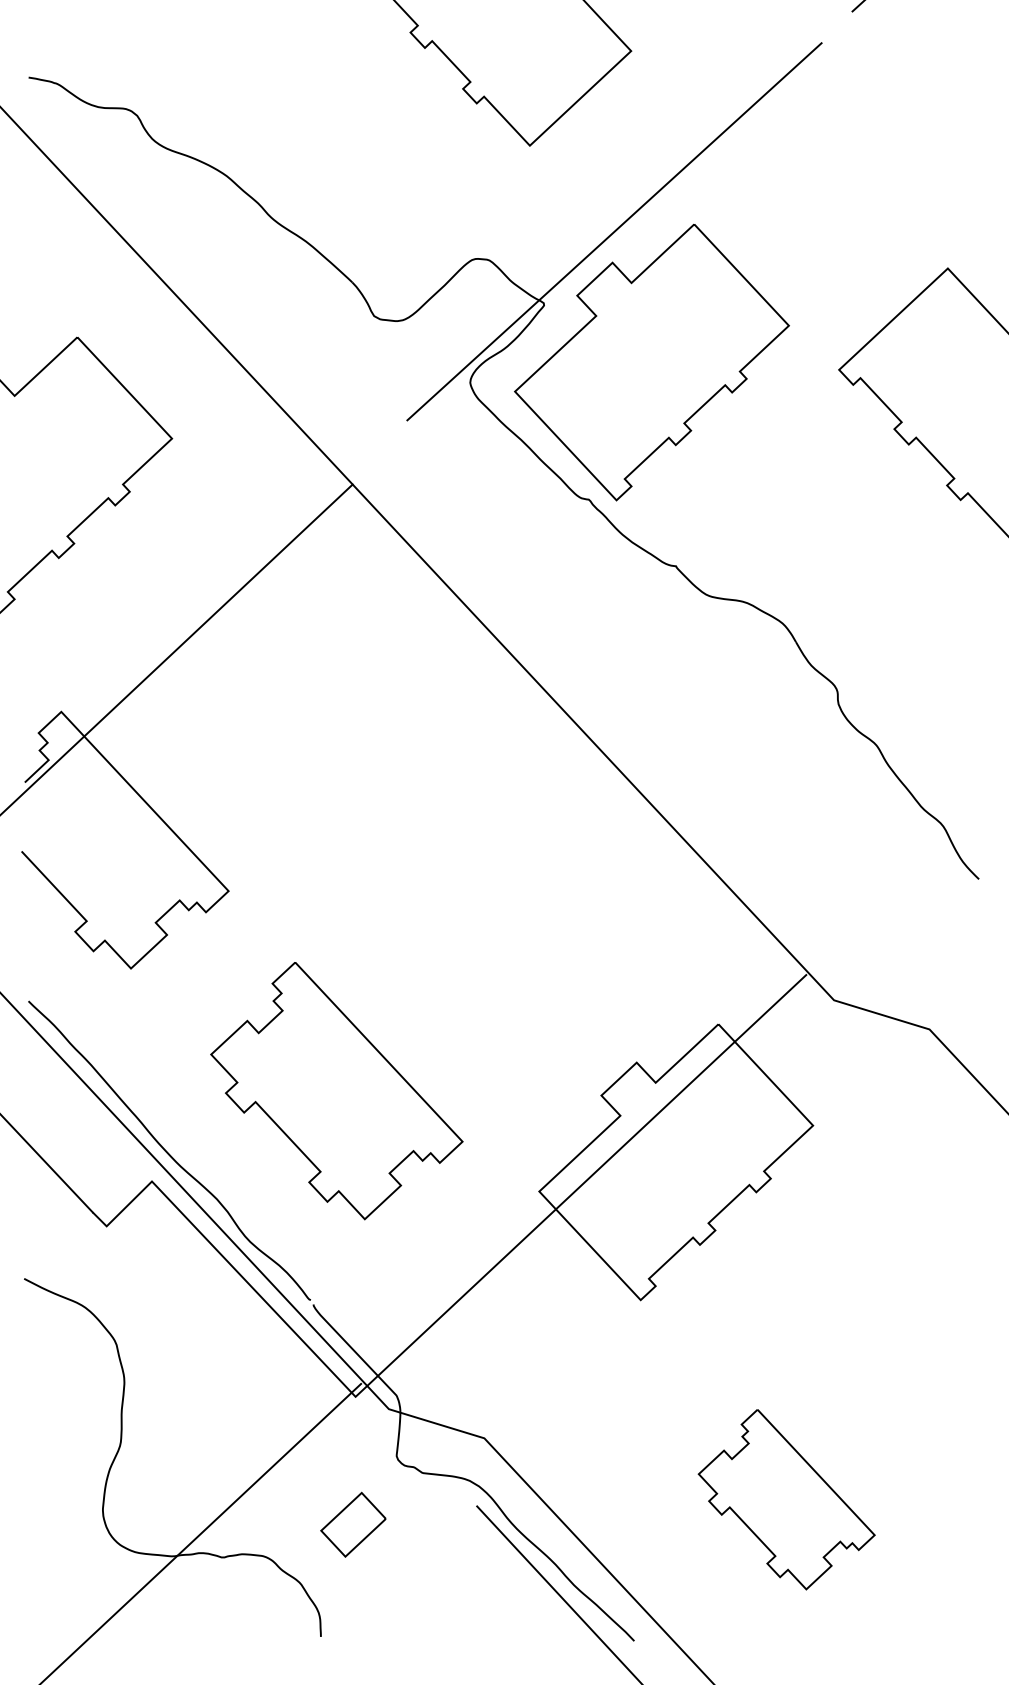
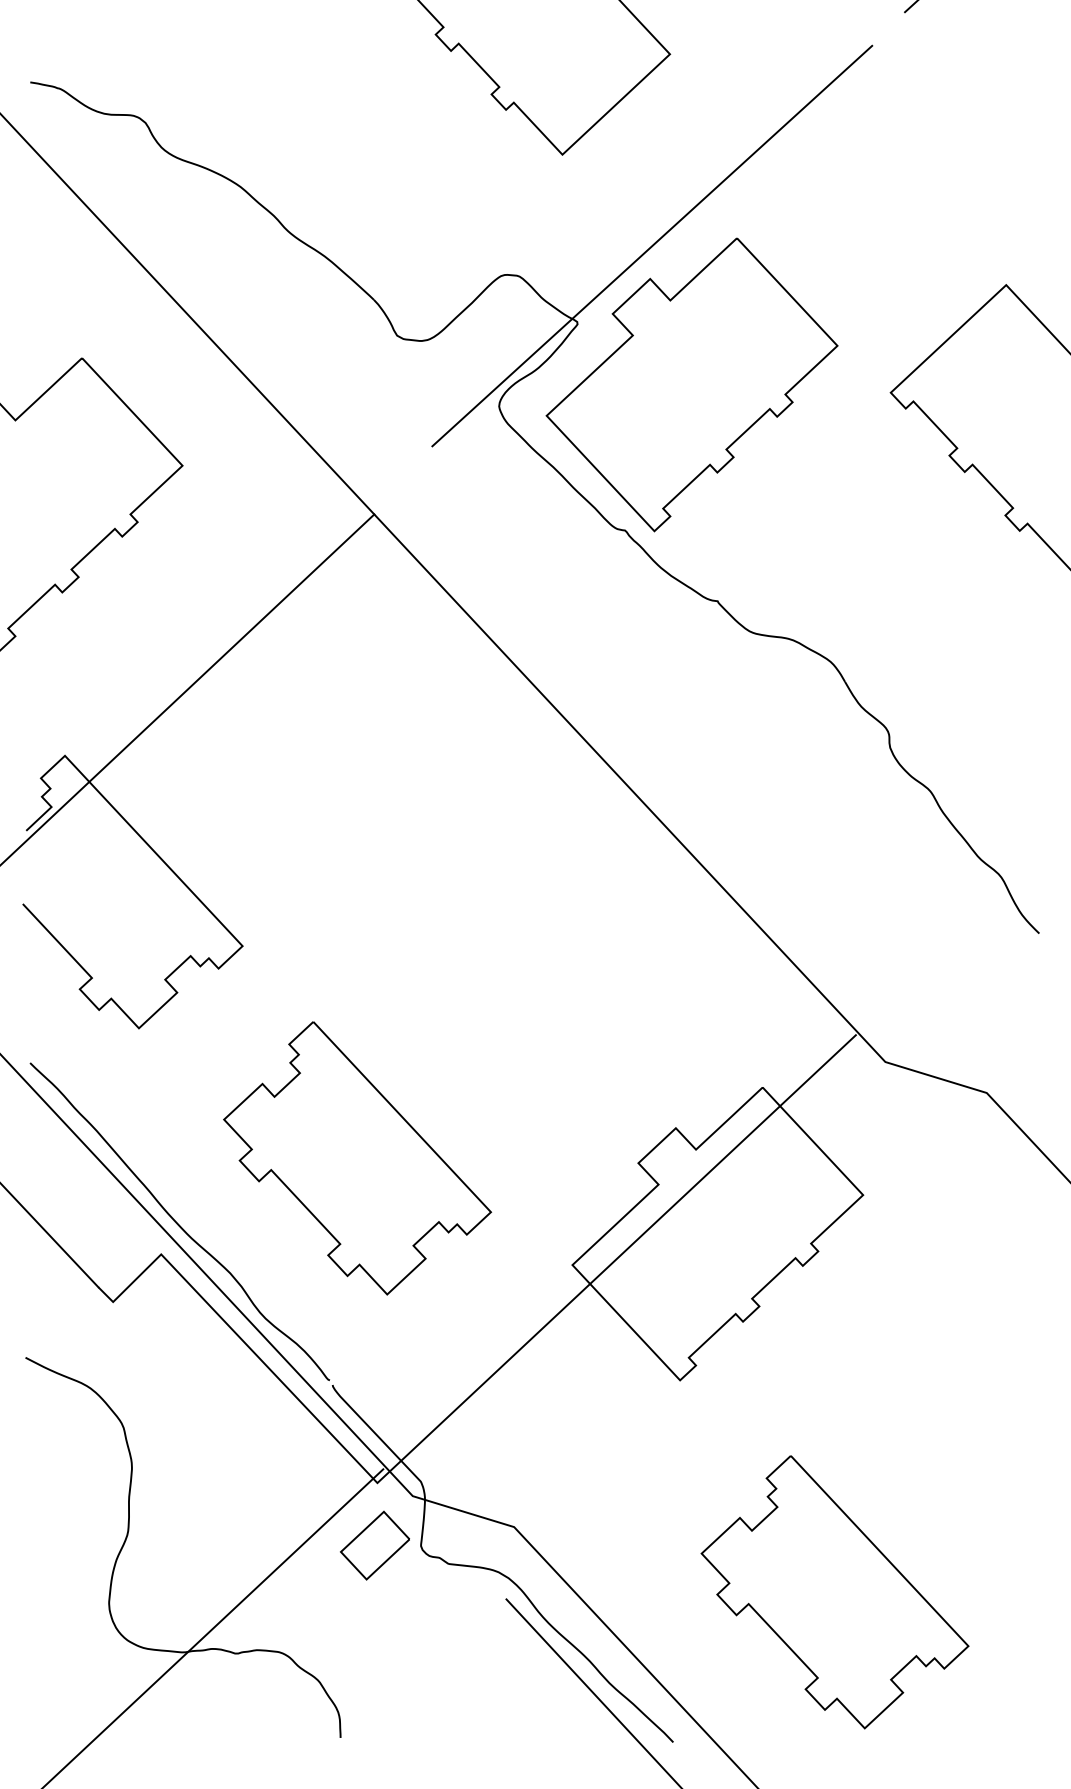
part: (786, 1499) -> (834, 1592), size x1.43
part: (353, 1524) -> (375, 1545), moved

